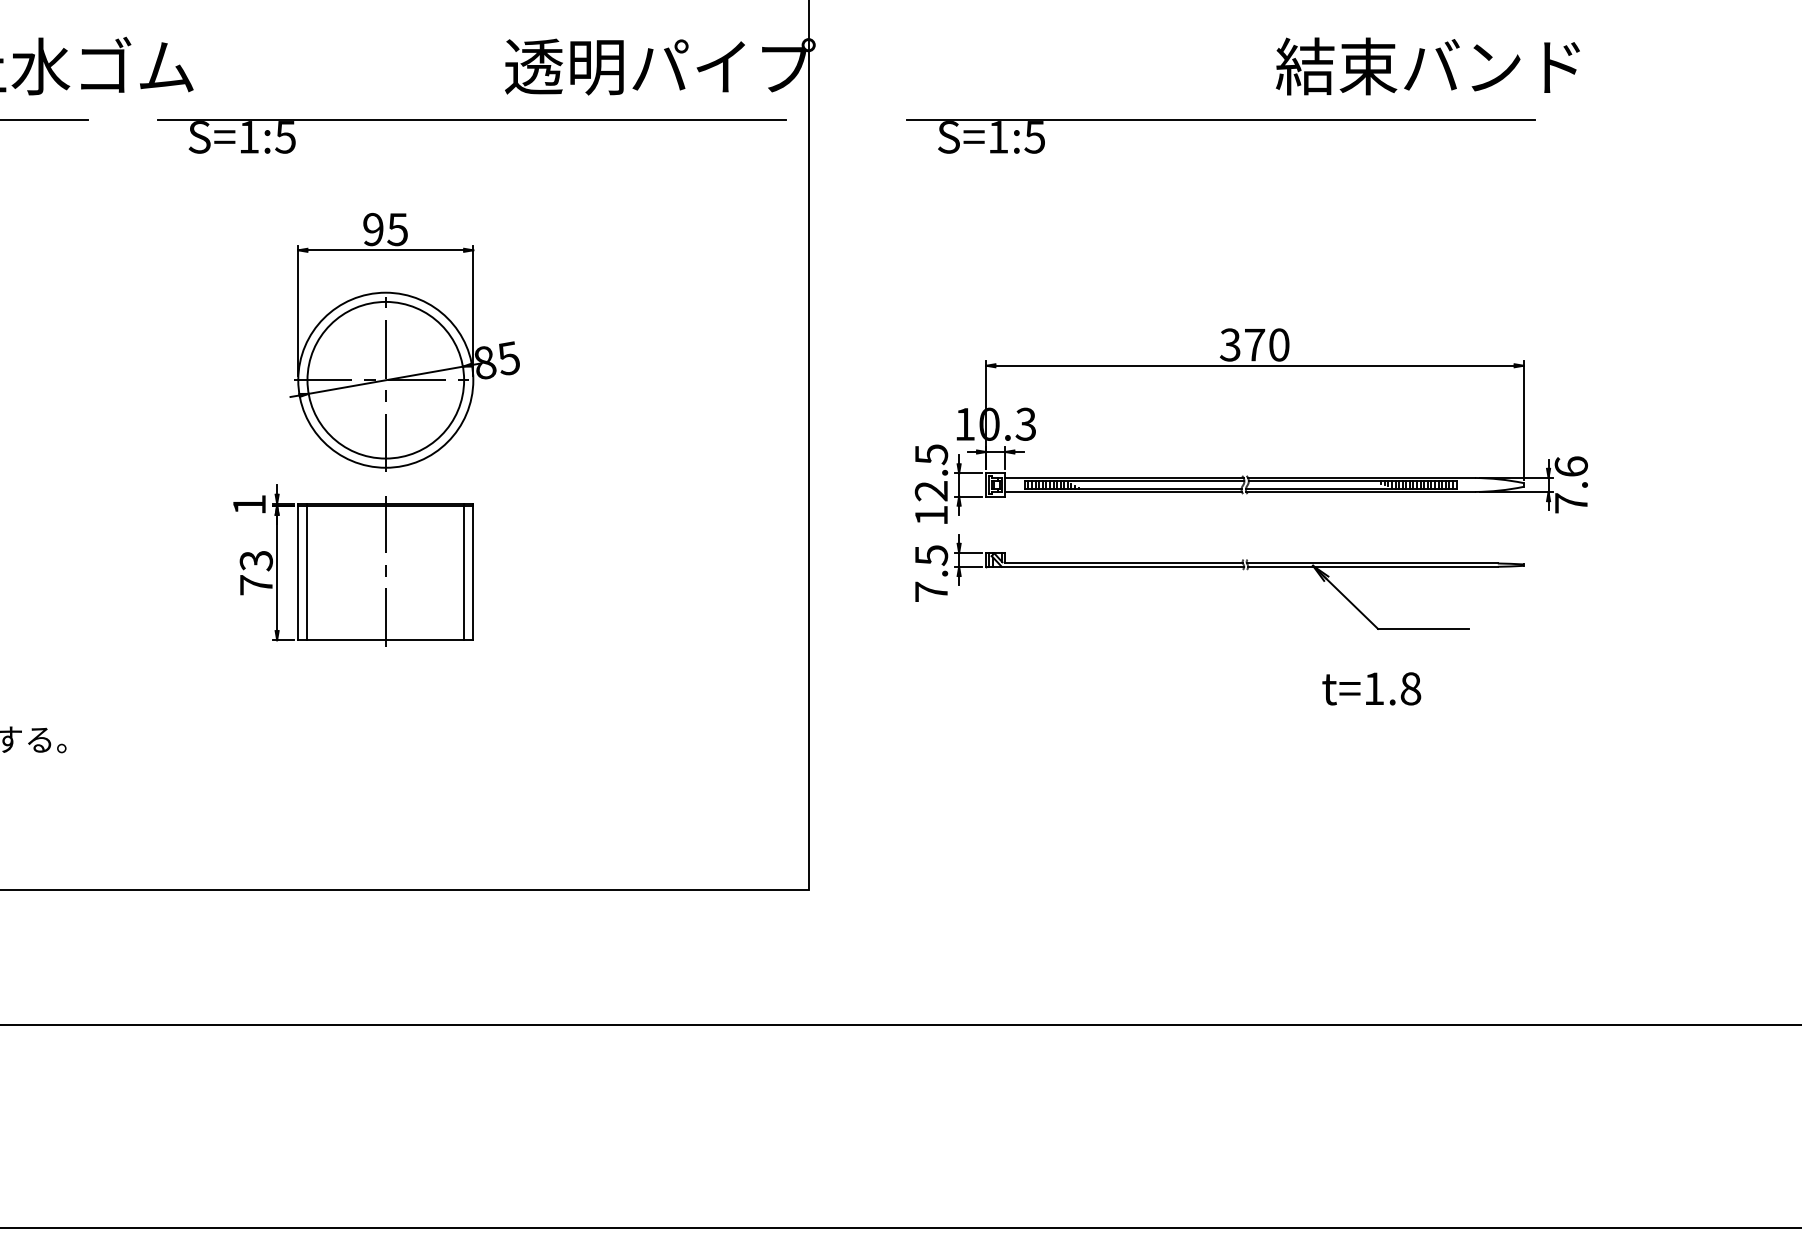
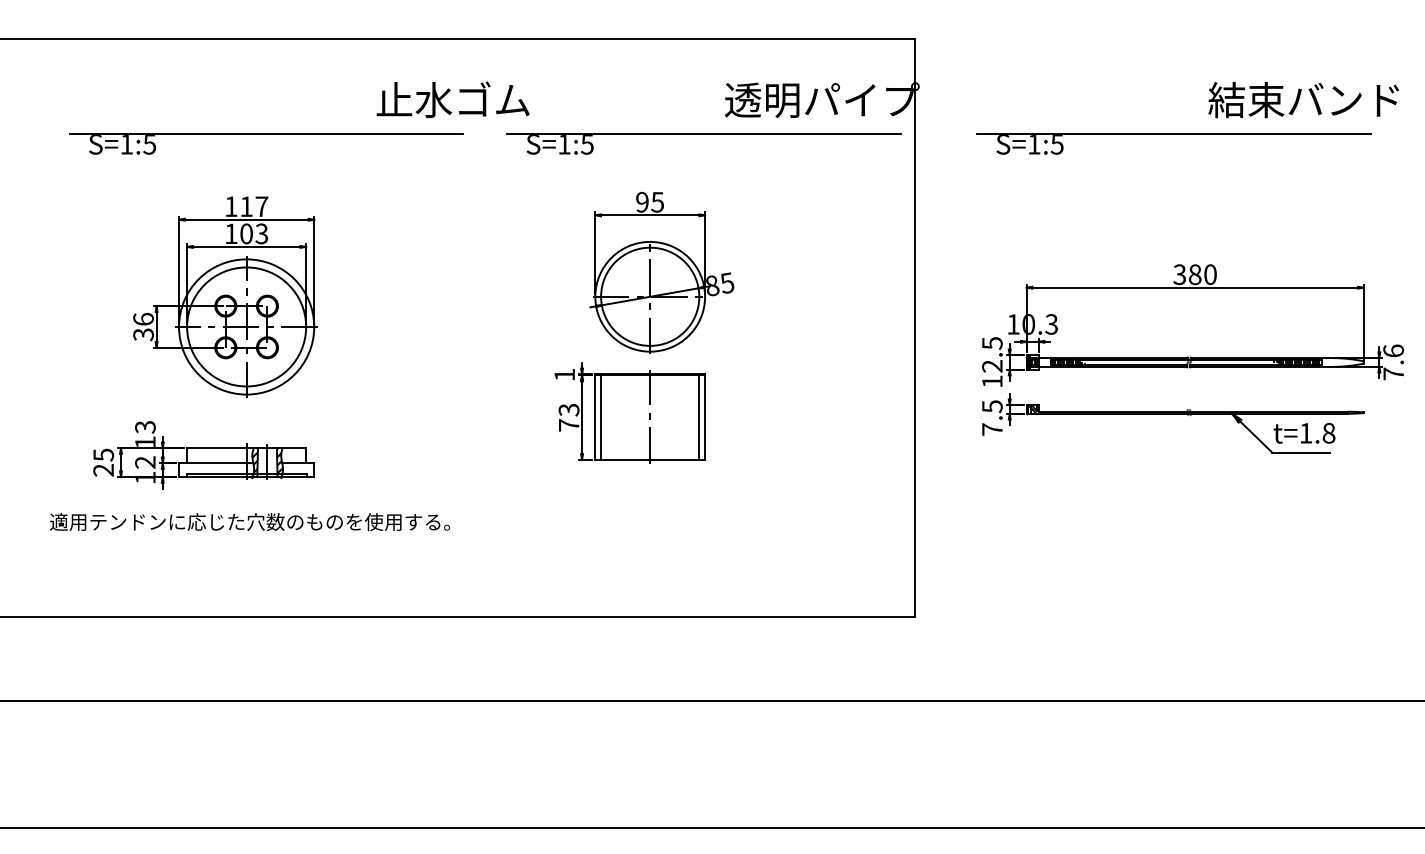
text: (1255, 344) -> (1195, 274), 370 -> 380
text: (1371, 689) -> (1304, 433), moved

